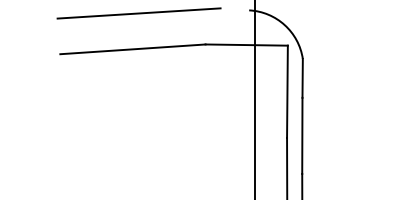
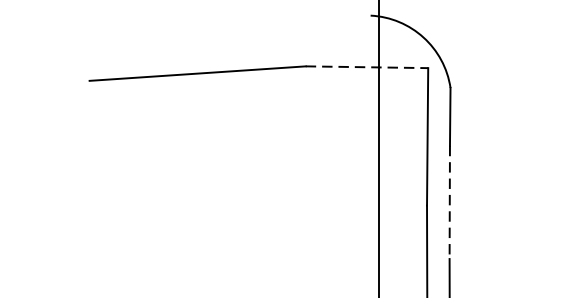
line: (138, 13) -> (205, 20), removed
line: (247, 45) -> (368, 67), solid -> dashed
line: (302, 136) -> (450, 203), solid -> dashed

